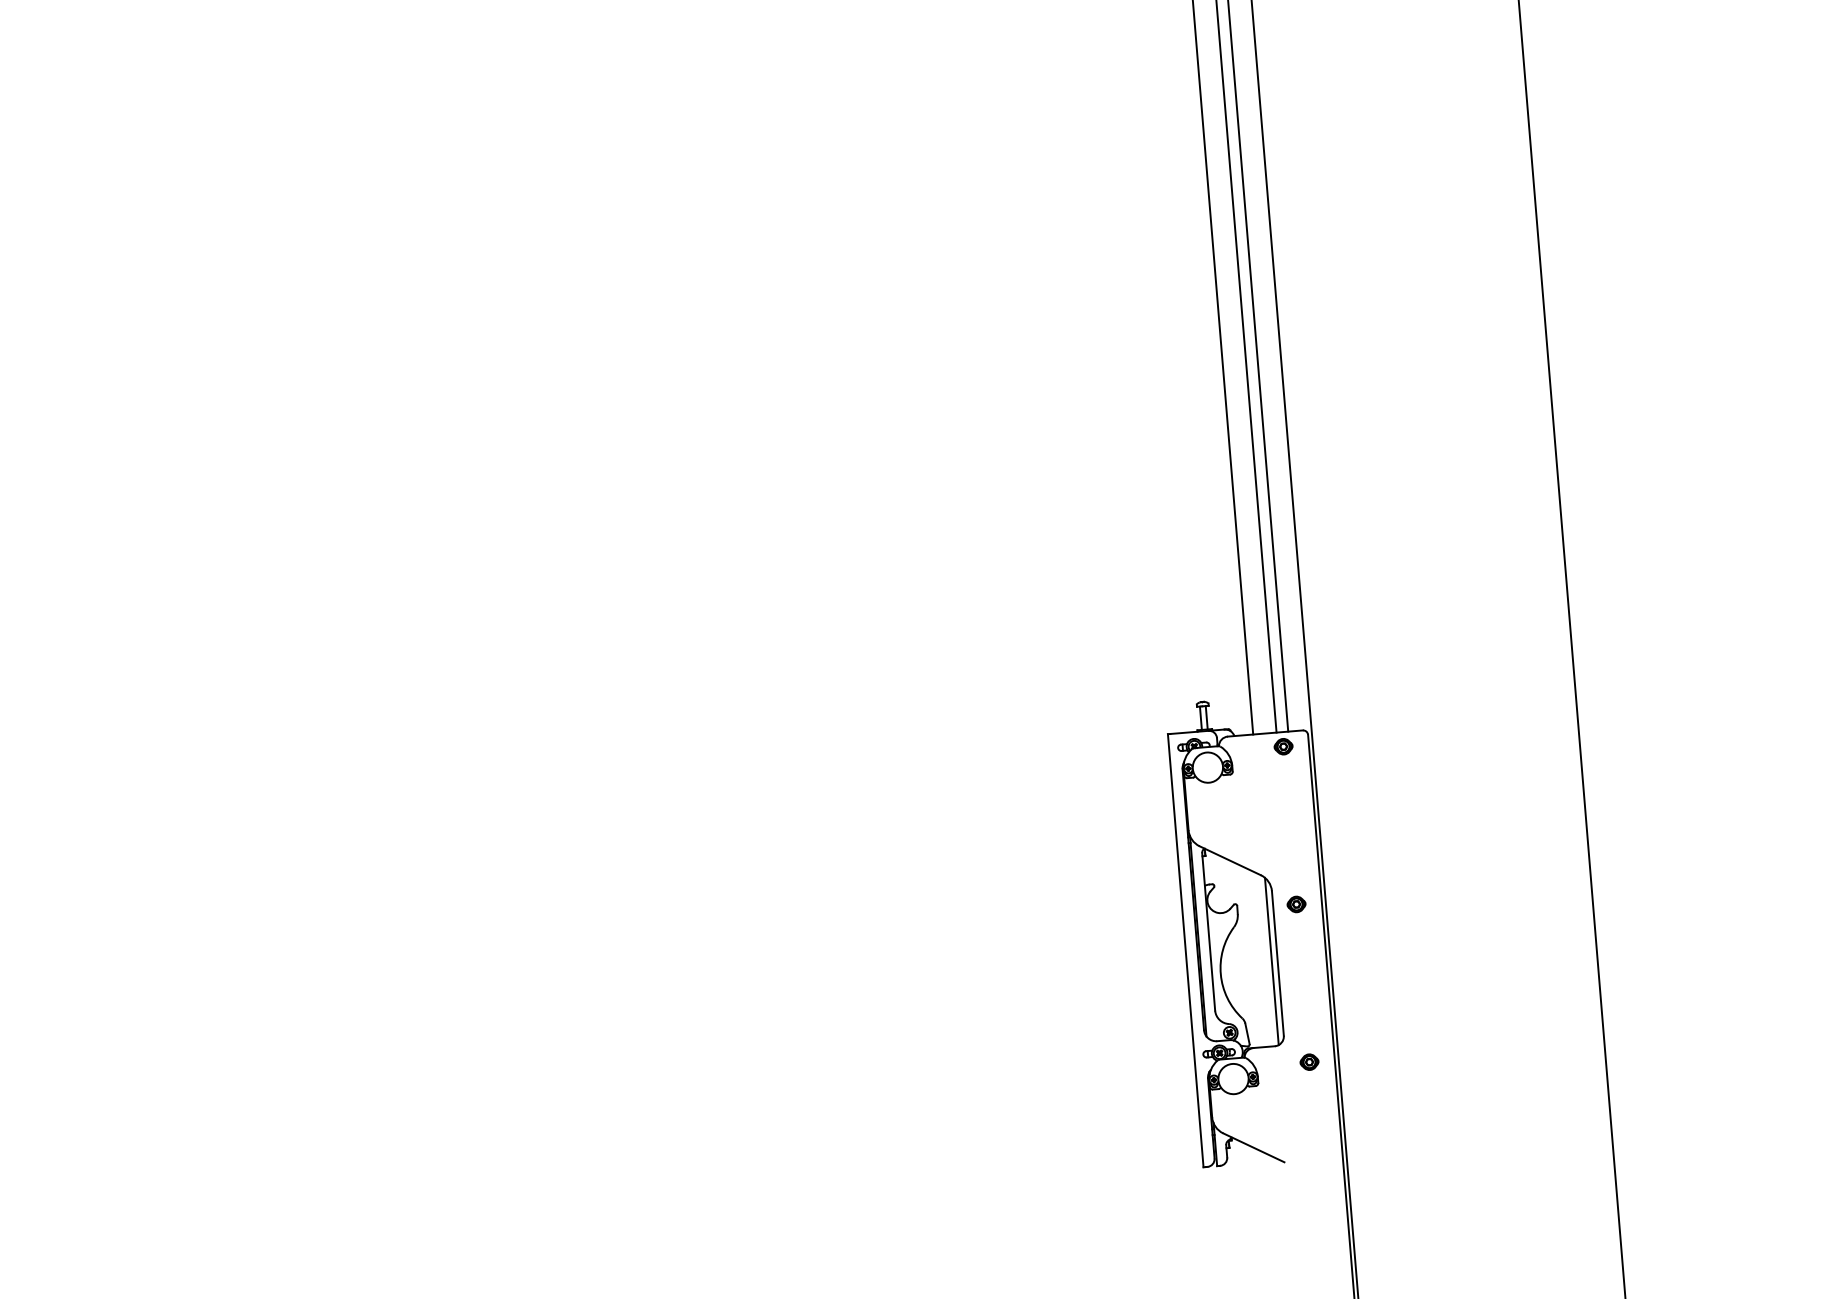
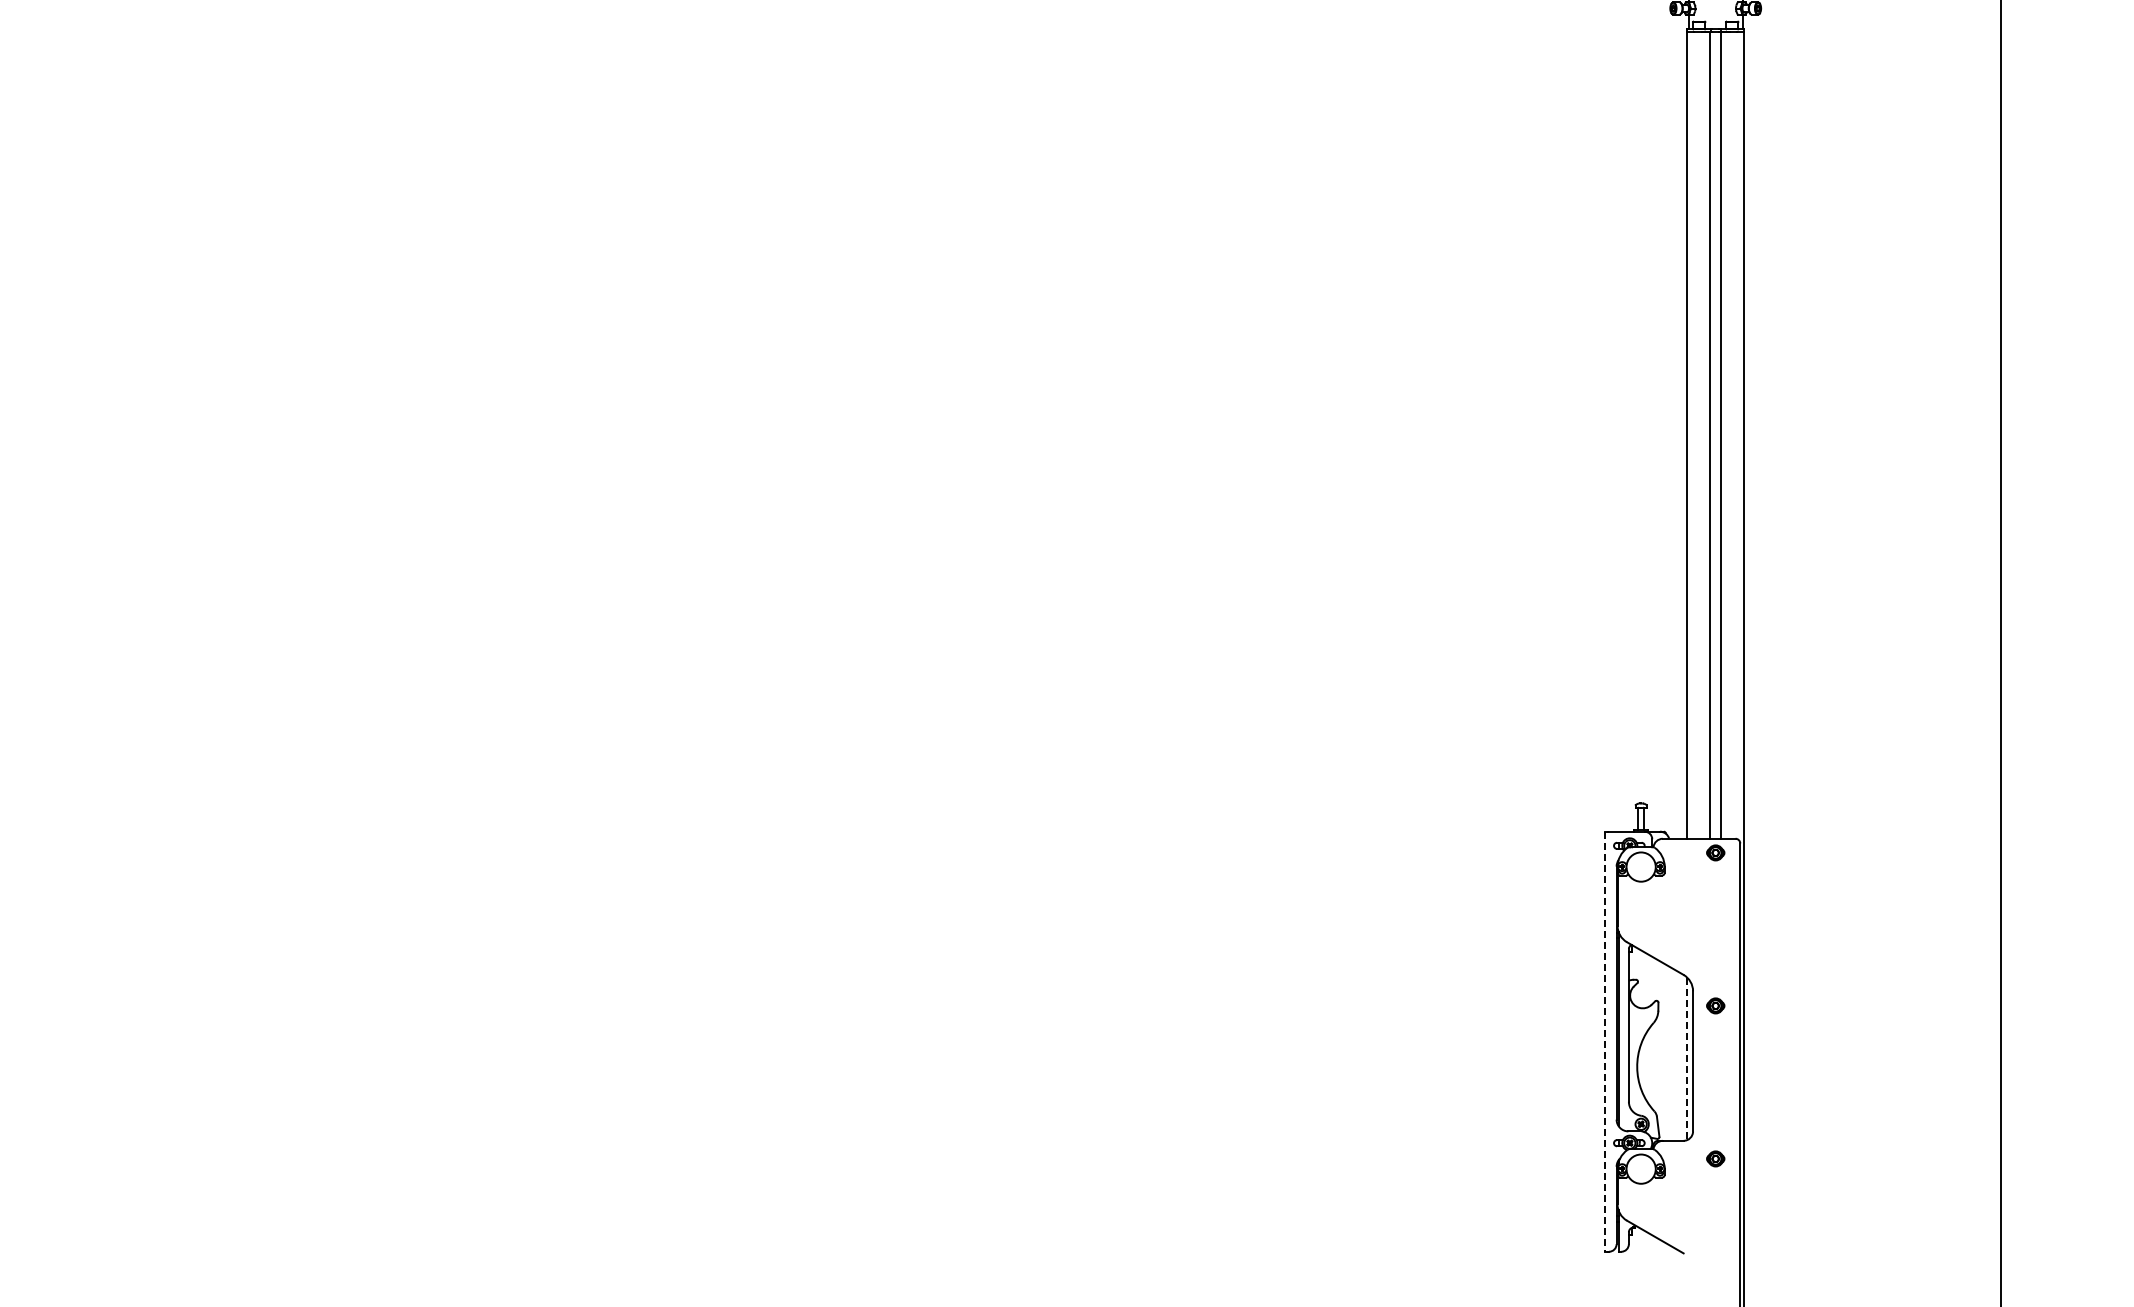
line: (1186, 951) -> (1605, 1042), solid -> dashed
line: (1271, 962) -> (1687, 1059), solid -> dashed

